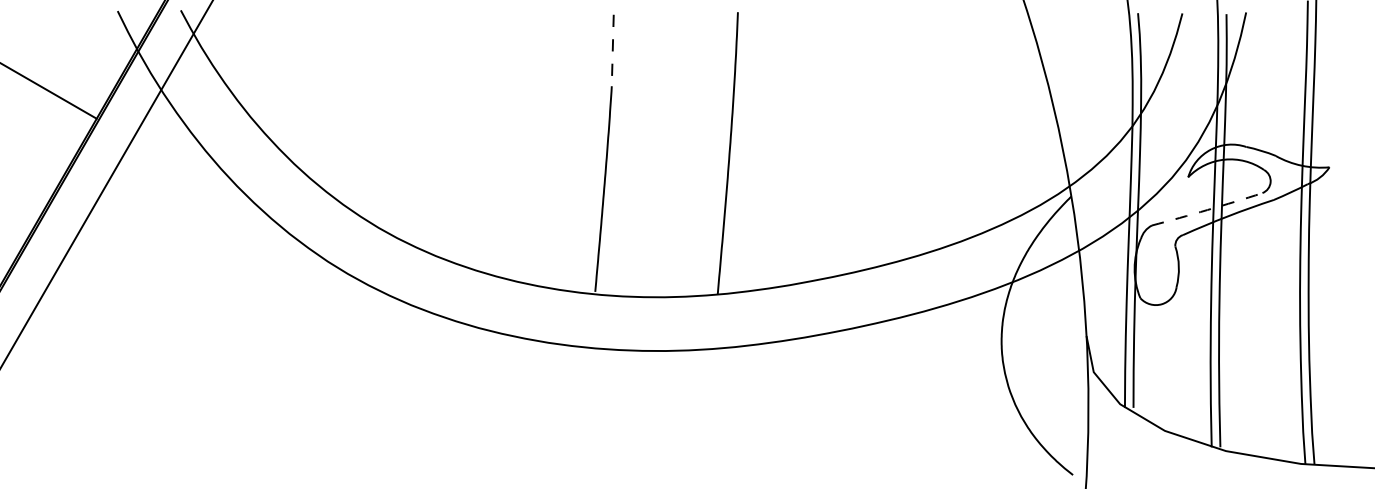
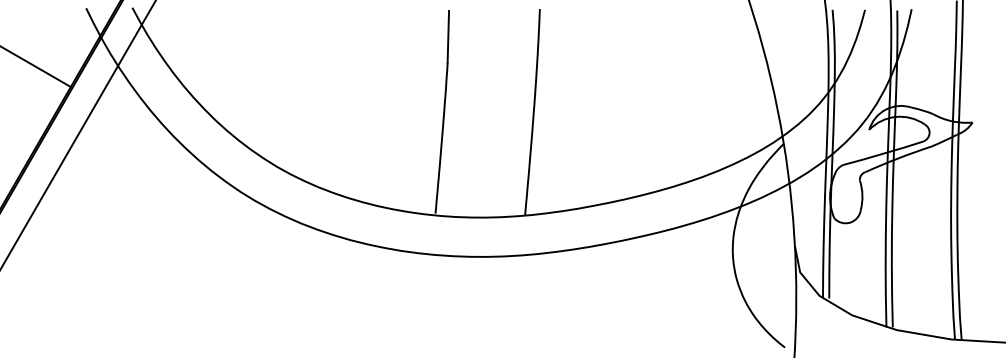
line: (612, 50) -> (448, 37), dashed -> solid
arc: (1207, 210) -> (883, 154), dashed -> solid

